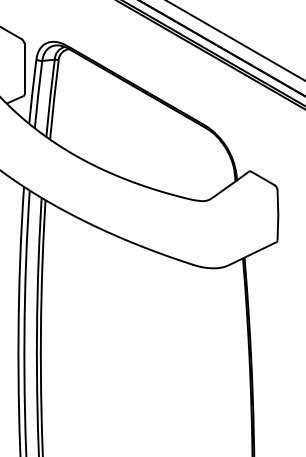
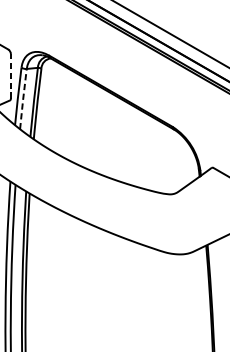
line: (24, 68) -> (10, 75), solid -> dashed
line: (38, 95) -> (23, 99), solid -> dashed

